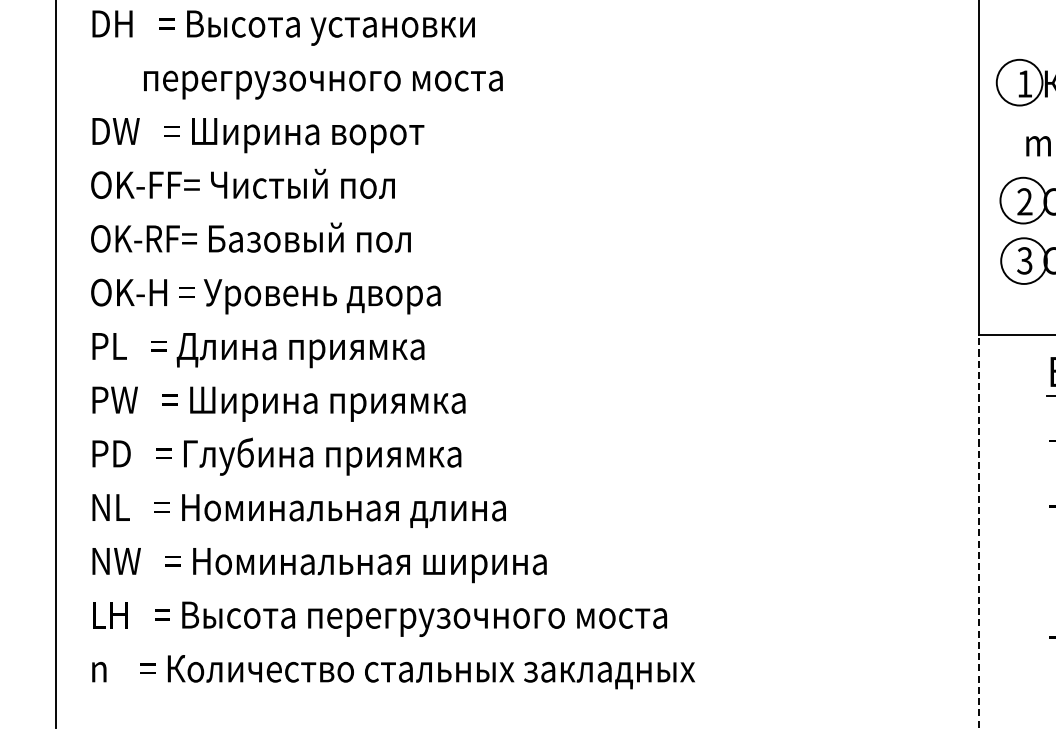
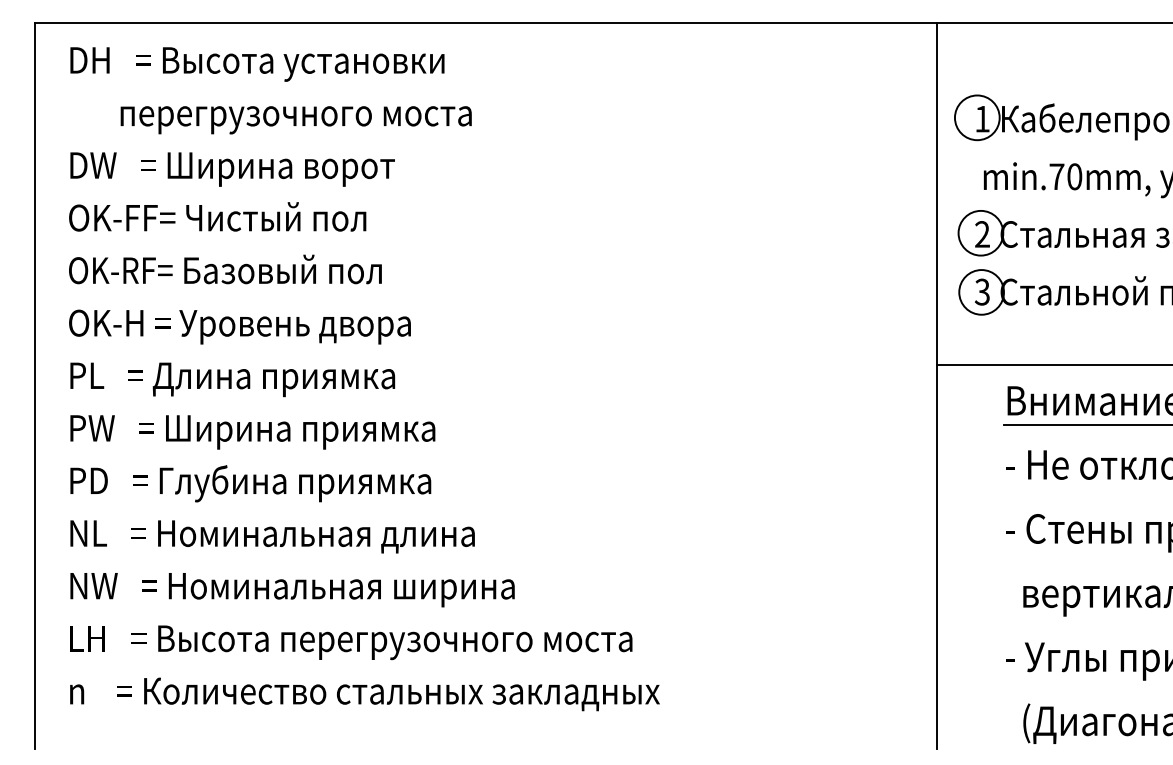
line: (978, 531) -> (937, 556), dashed -> solid

